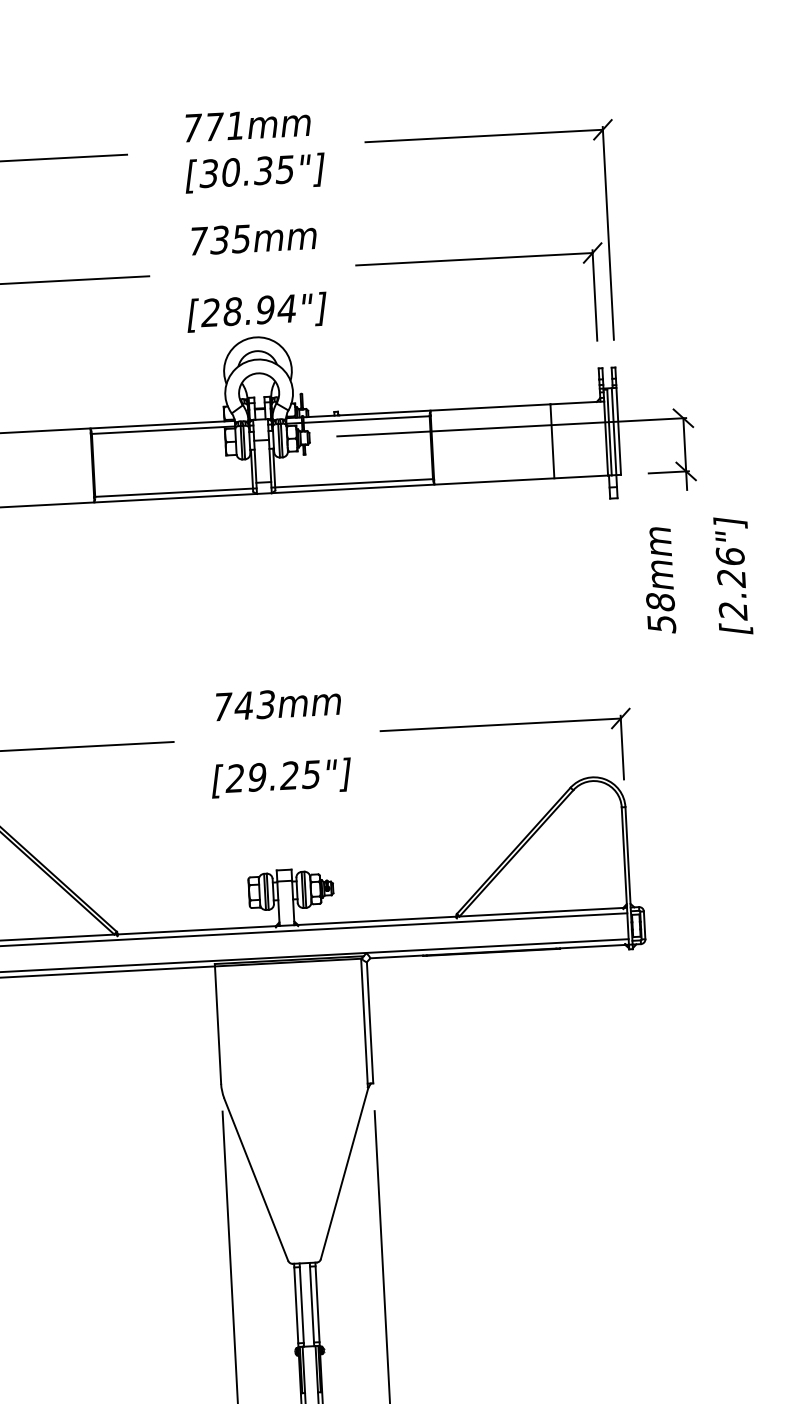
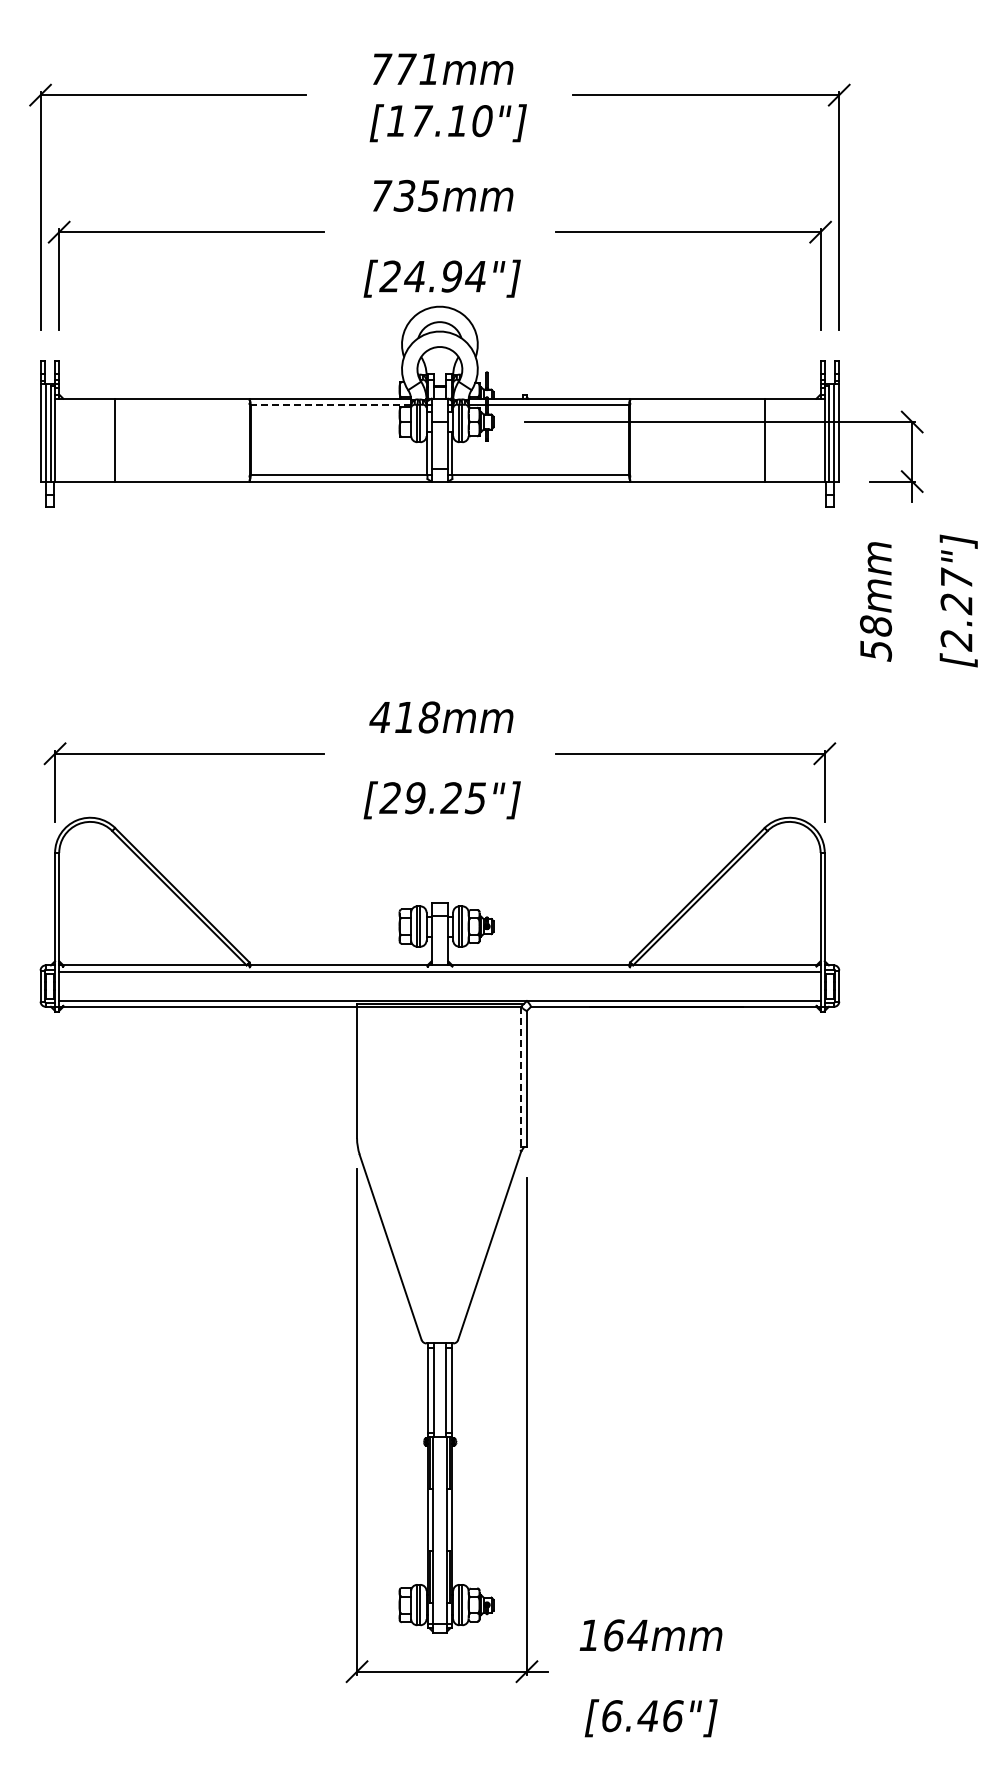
text: (246, 172) -> (438, 121), [30.35"] -> [17.10"]
text: (232, 311) -> (414, 276), [28.94"] -> [24.94"]
line: (163, 429) -> (330, 404), solid -> dashed
text: (730, 555) -> (956, 577), [2.26"] -> [2.27"]
text: (243, 705) -> (404, 717), 743mm -> 418mm
line: (364, 1022) -> (520, 1078), solid -> dashed

